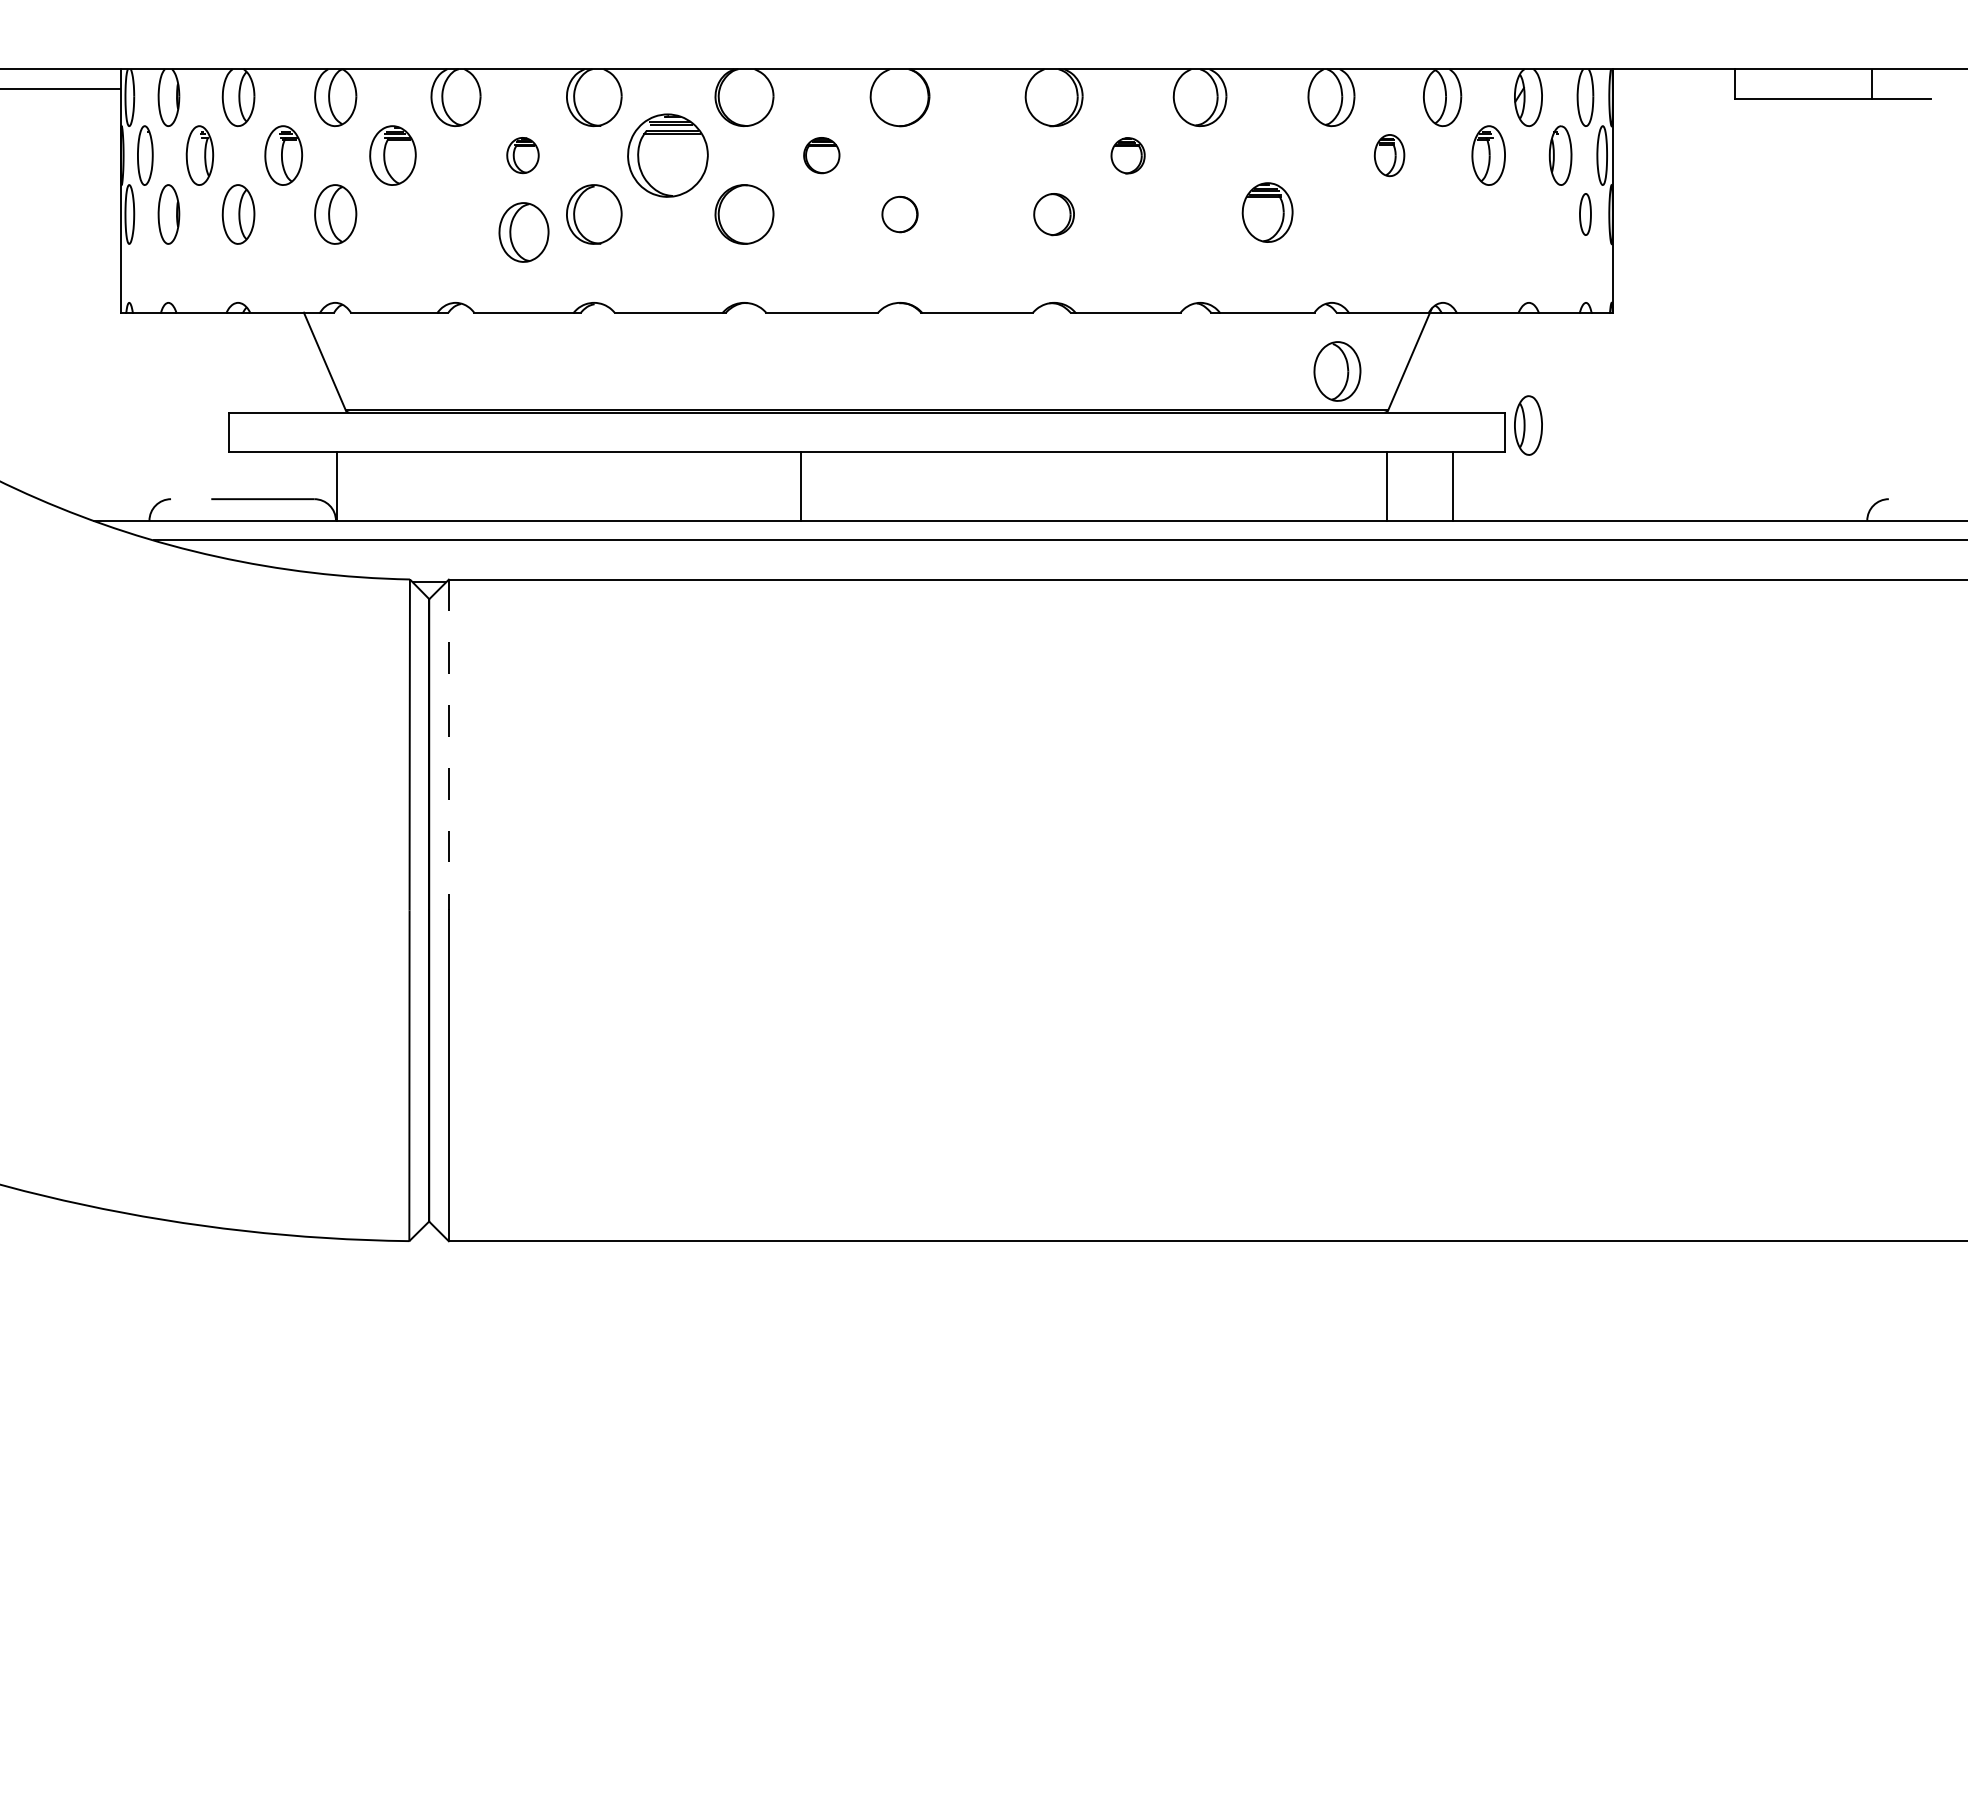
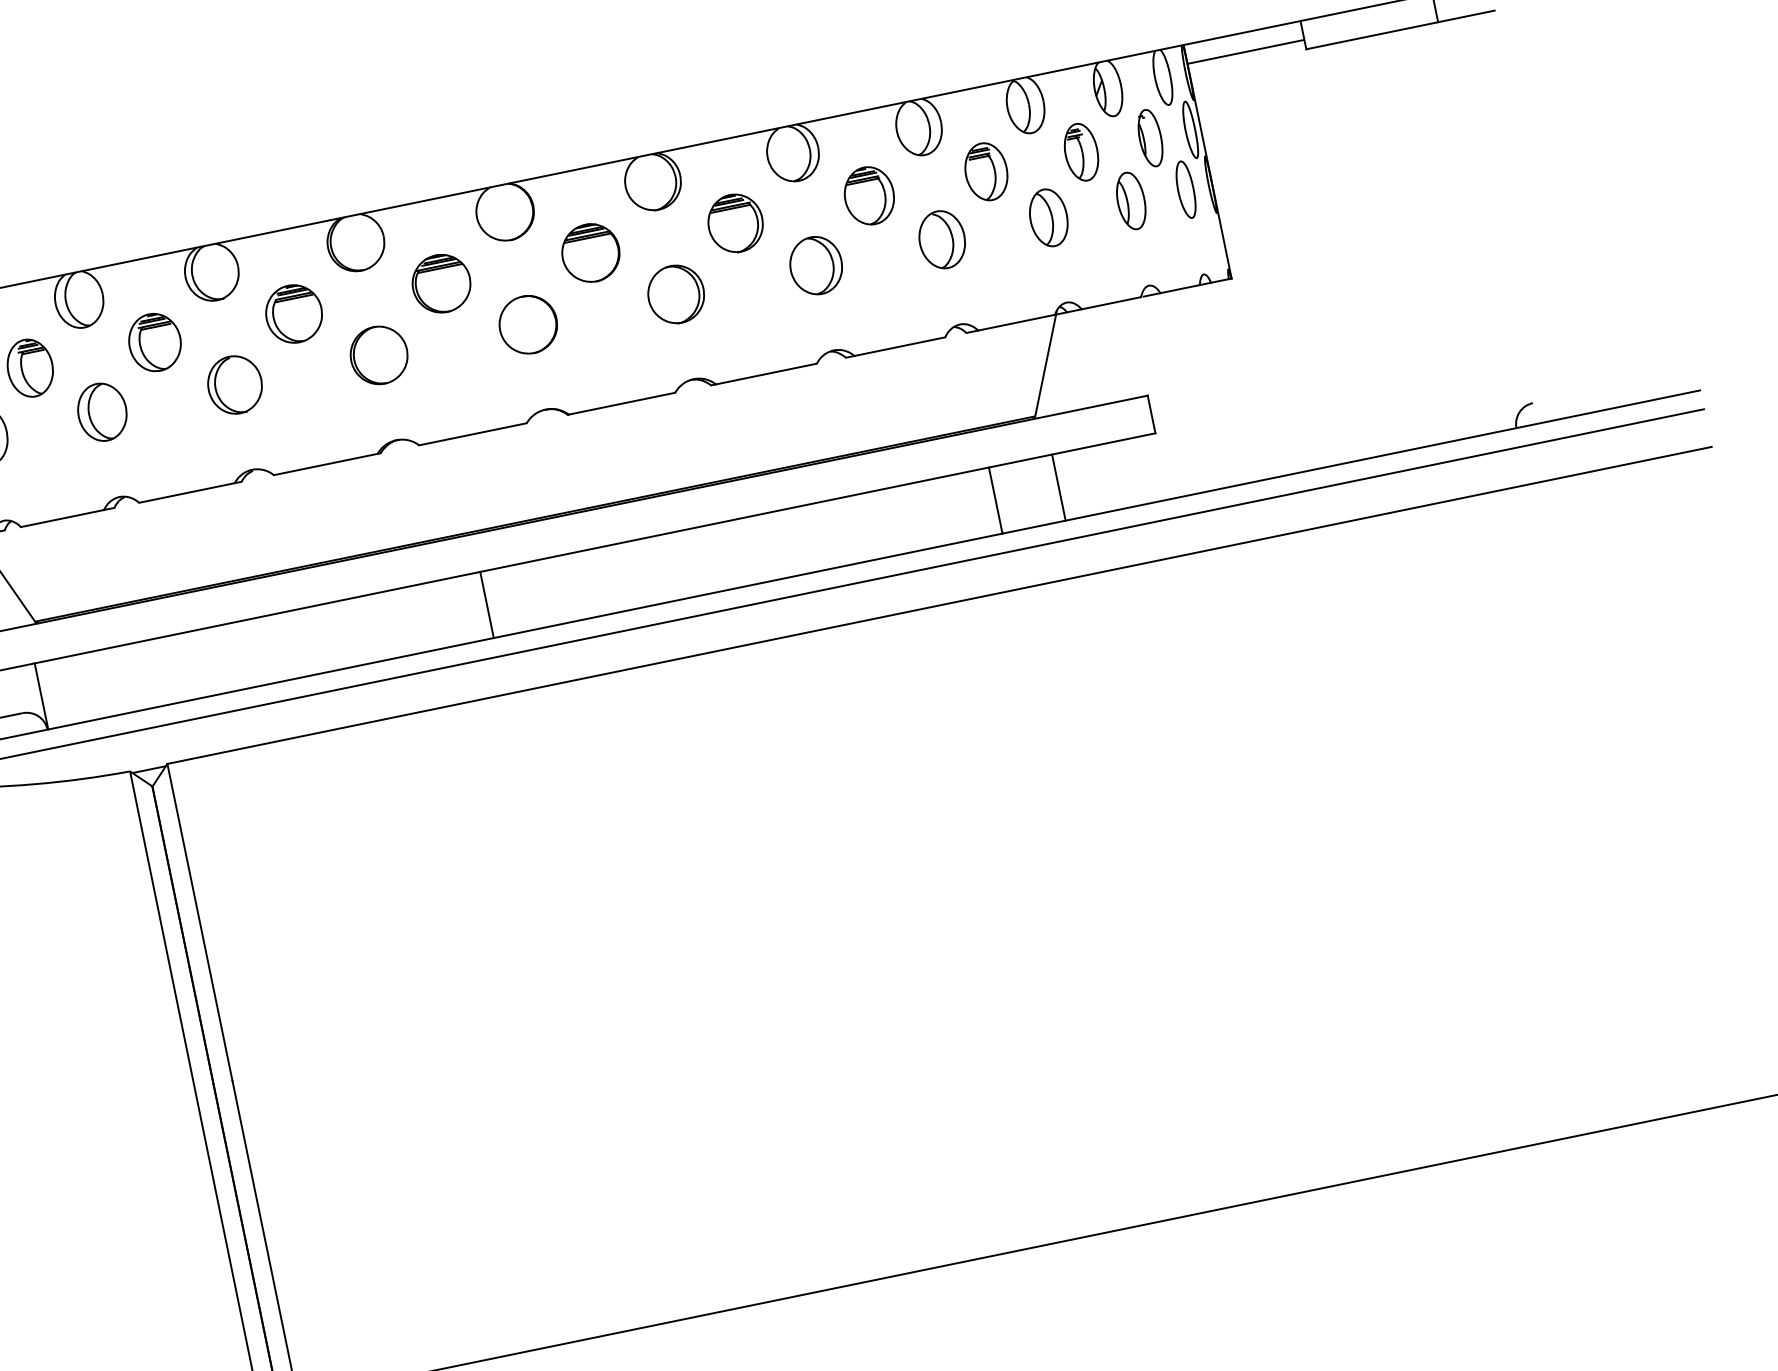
line: (1673, 88) -> (1245, 51), added
part: (522, 155) -> (154, 342), size x1.67
part: (667, 155) -> (293, 313), size x0.71
part: (821, 155) -> (441, 283), size x1.67
part: (977, 155) -> (591, 252), added
part: (1127, 155) -> (734, 223), size x1.67
part: (1389, 155) -> (986, 171), size x1.43
part: (1267, 212) -> (869, 195), moved
part: (899, 214) -> (527, 324), size x1.67
part: (1053, 214) -> (675, 294), size x1.43
part: (1199, 214) -> (815, 265), added
part: (1442, 214) -> (1048, 217), added
part: (1585, 214) -> (1185, 189), size x1.43
part: (523, 232) -> (101, 412), moved
part: (1337, 371) -> (942, 239), moved
part: (1528, 425) -> (1131, 201), moved
line: (1387, 485) -> (995, 499), moved
line: (1453, 485) -> (1058, 486), moved
line: (448, 745) -> (199, 923), dashed -> solid

